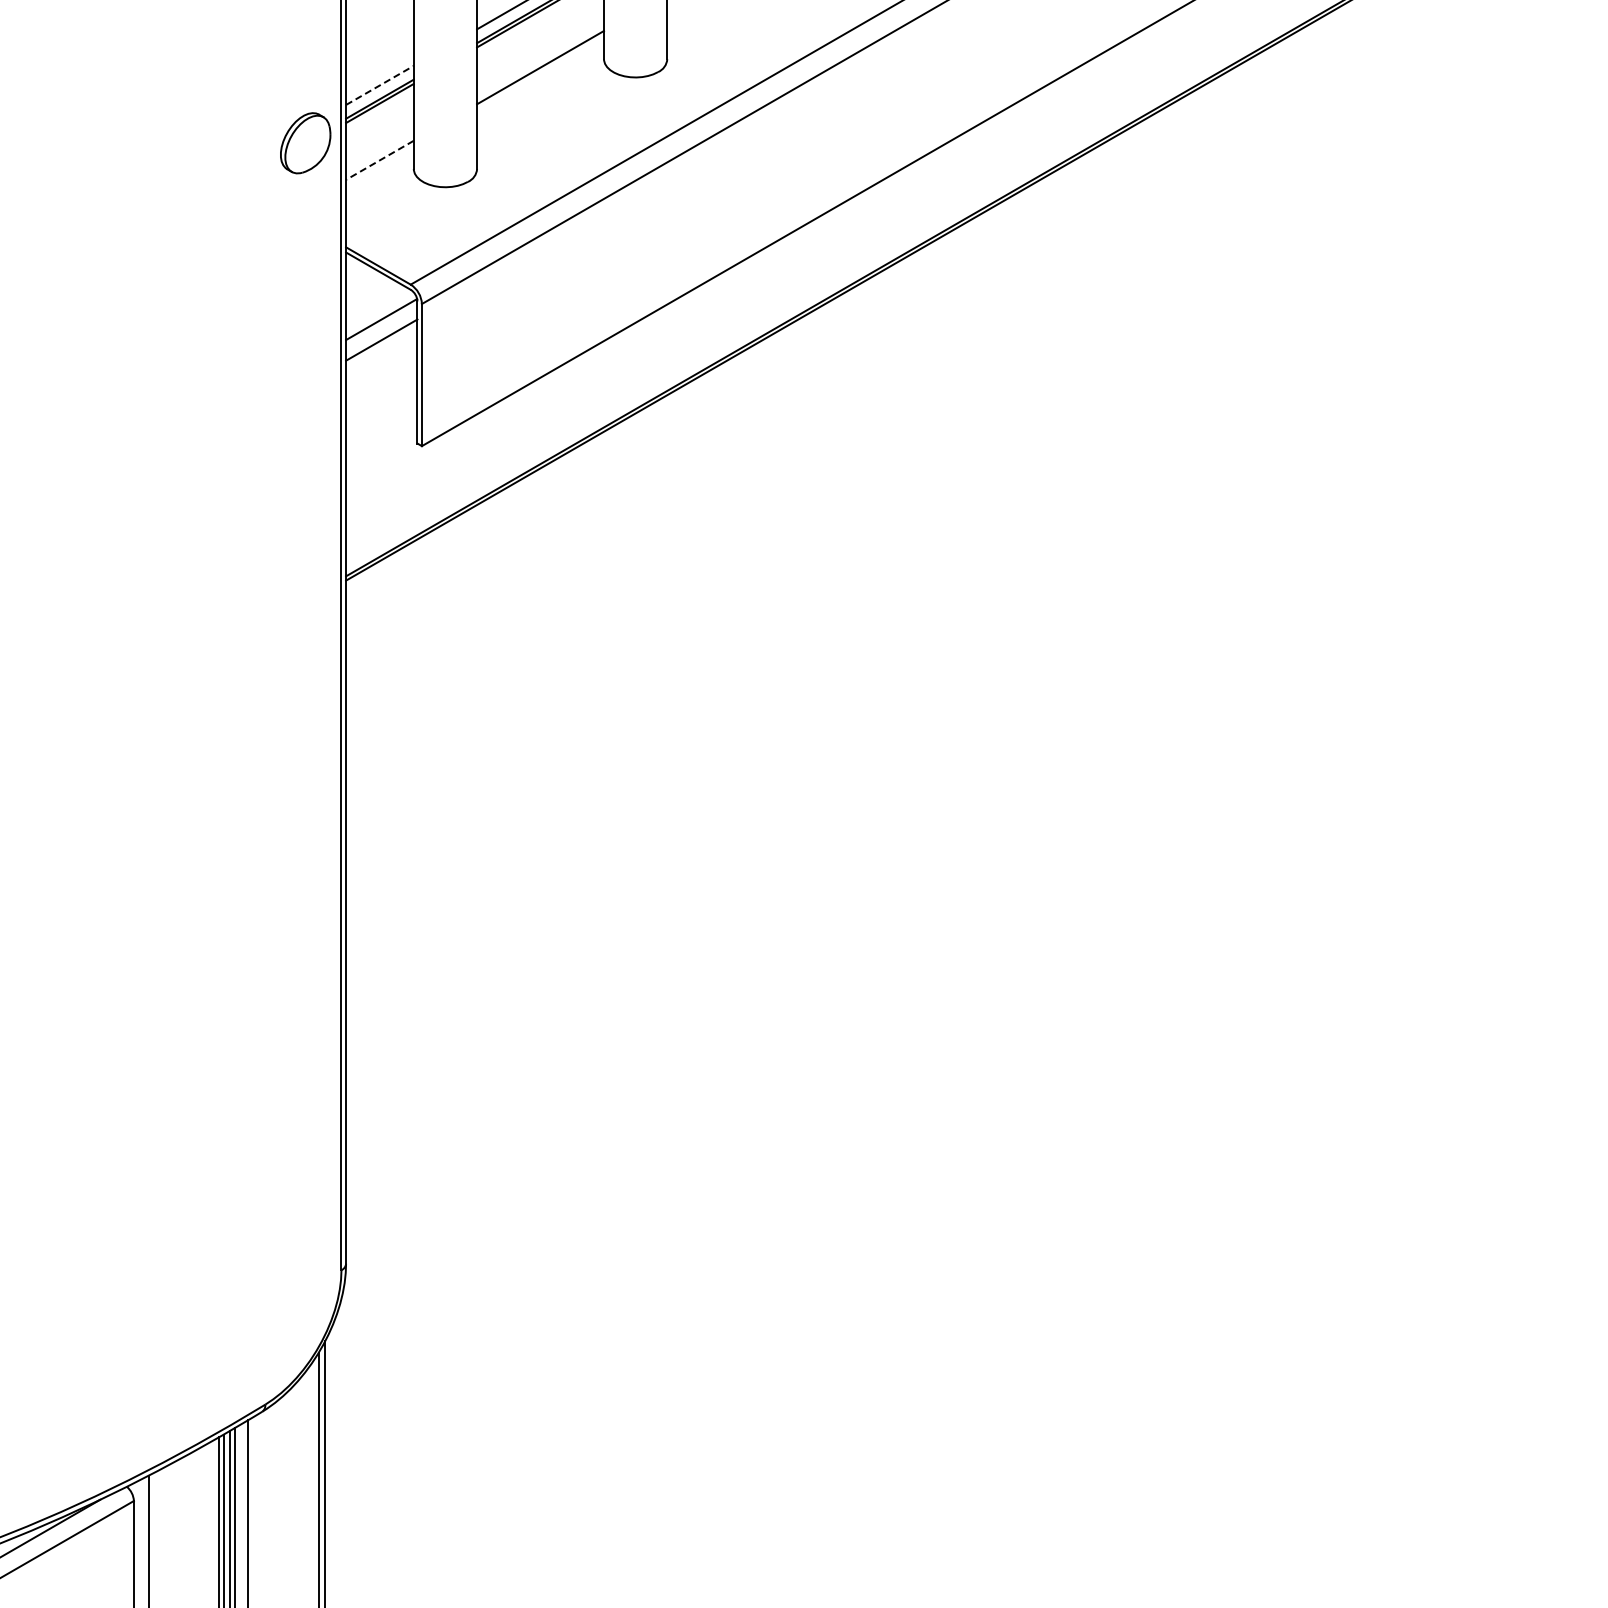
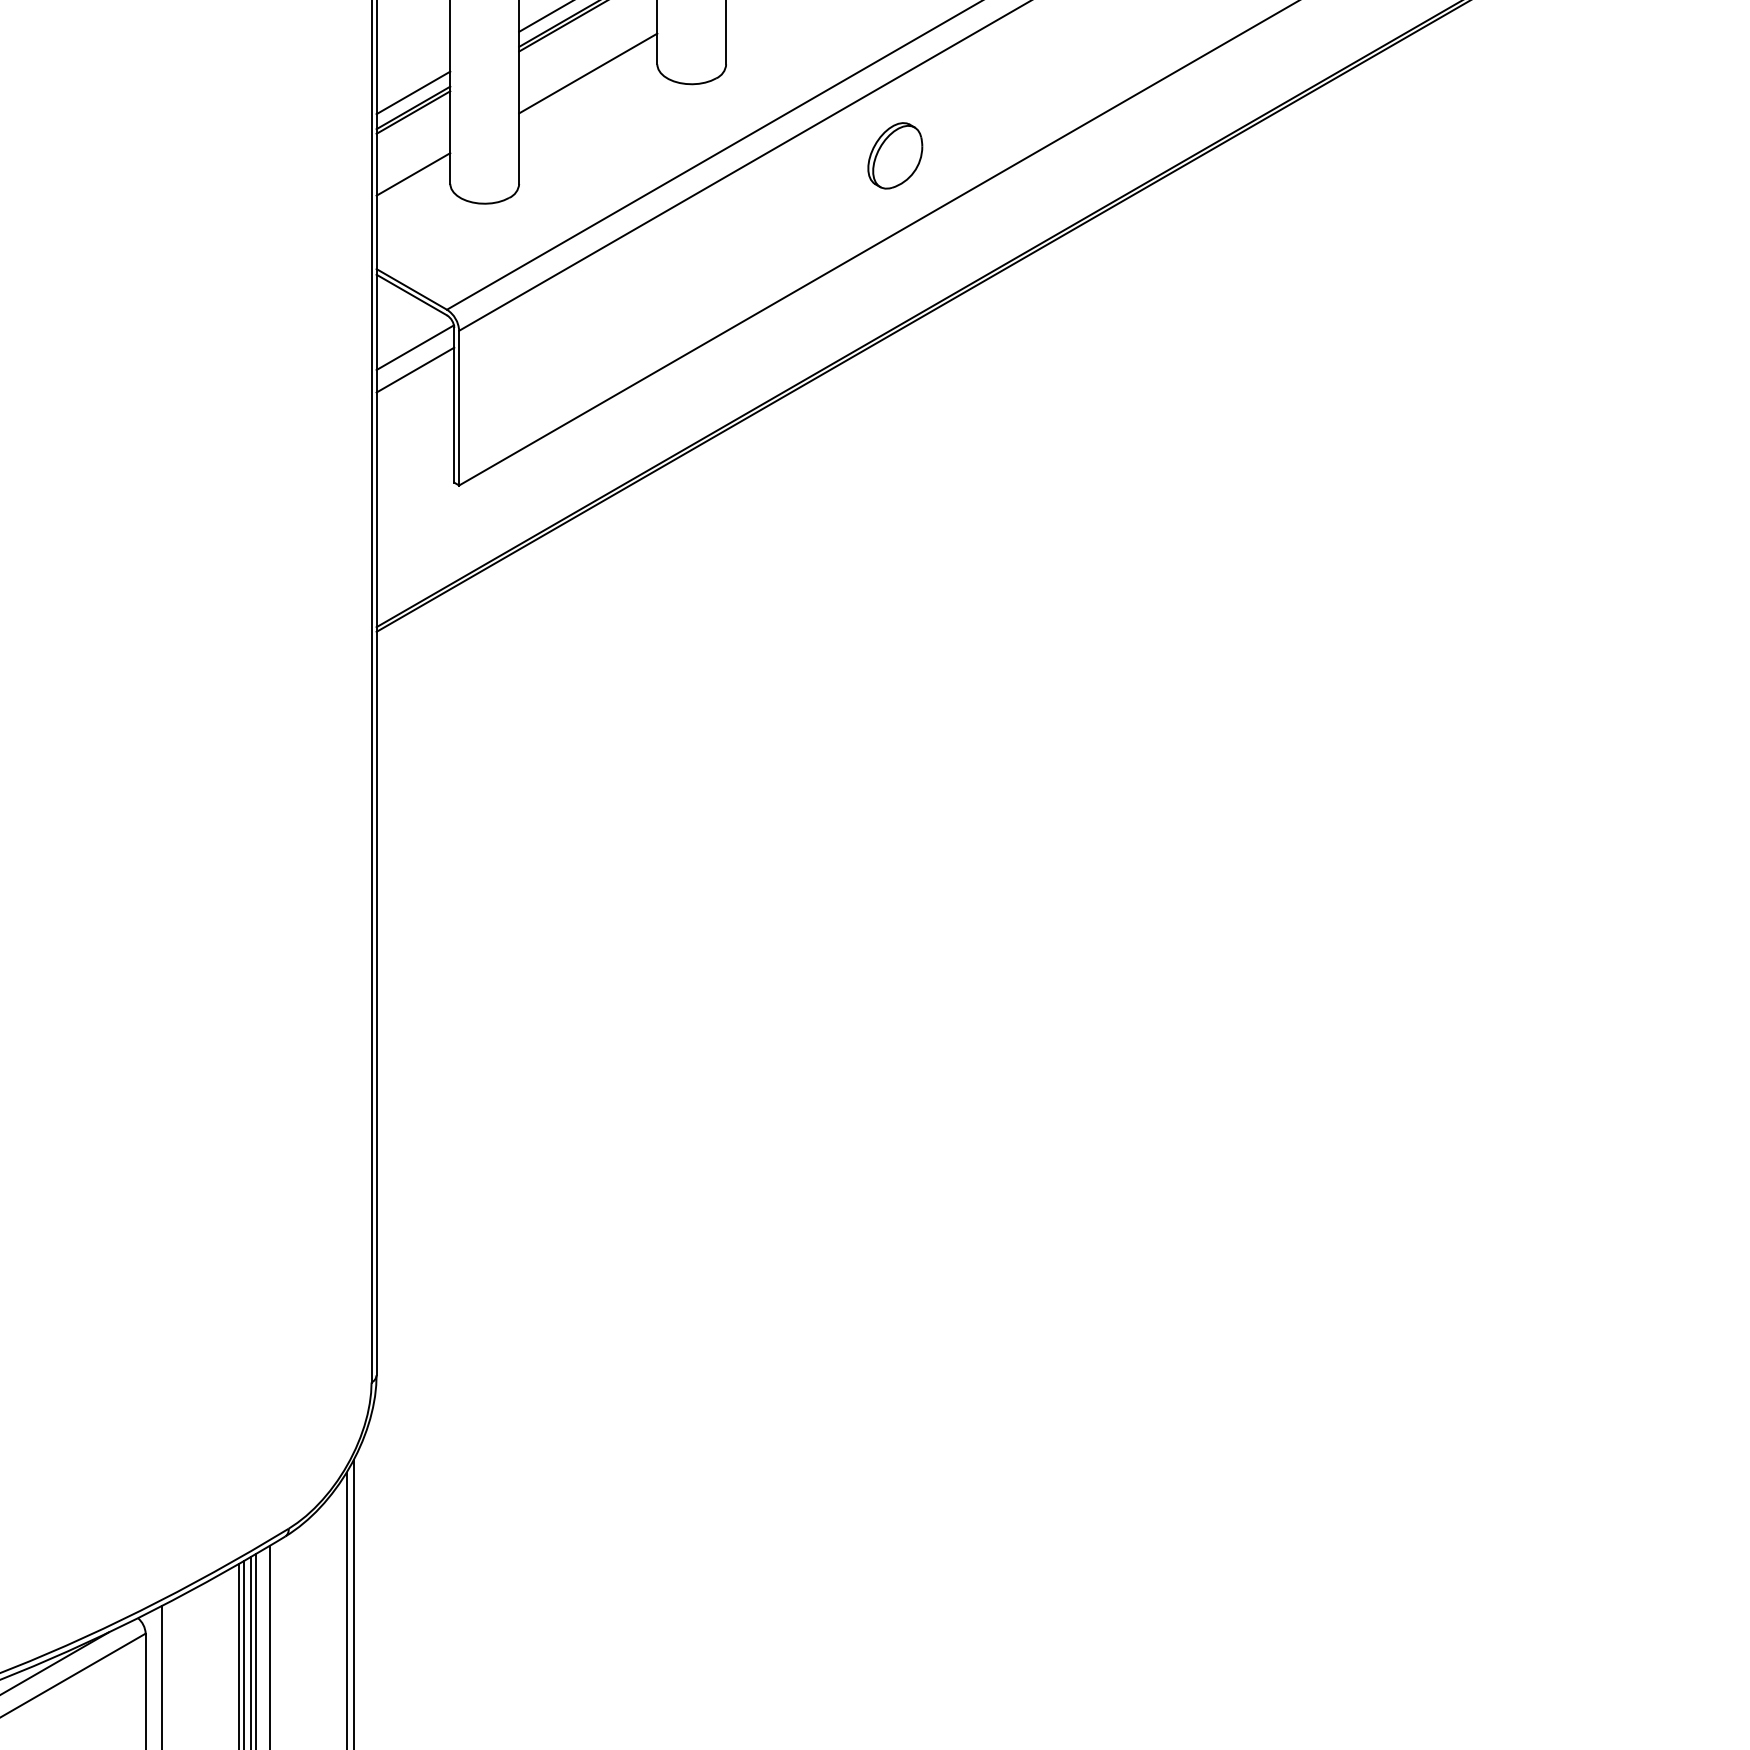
line: (380, 85) -> (414, 92), dashed -> solid
part: (305, 143) -> (895, 156), moved
line: (379, 160) -> (412, 174), dashed -> solid

